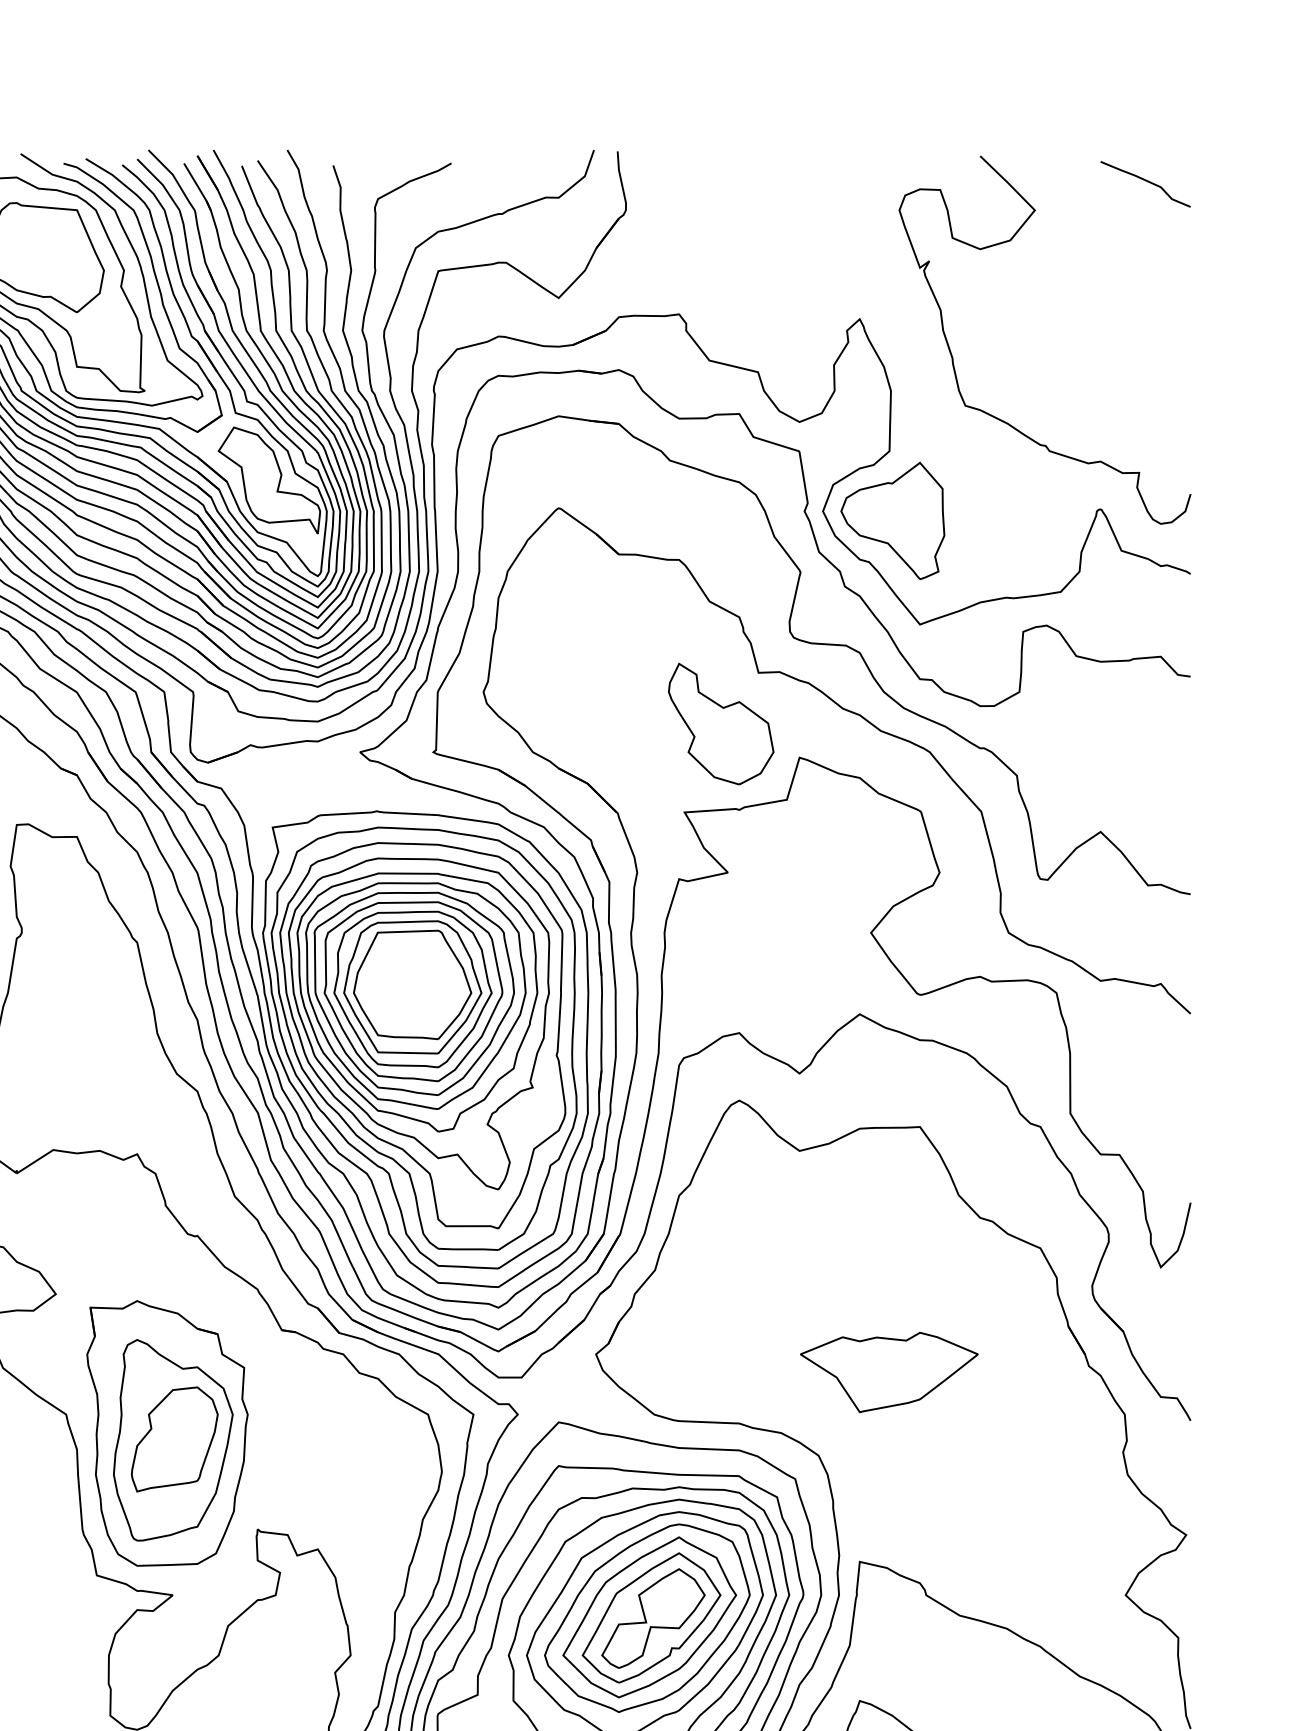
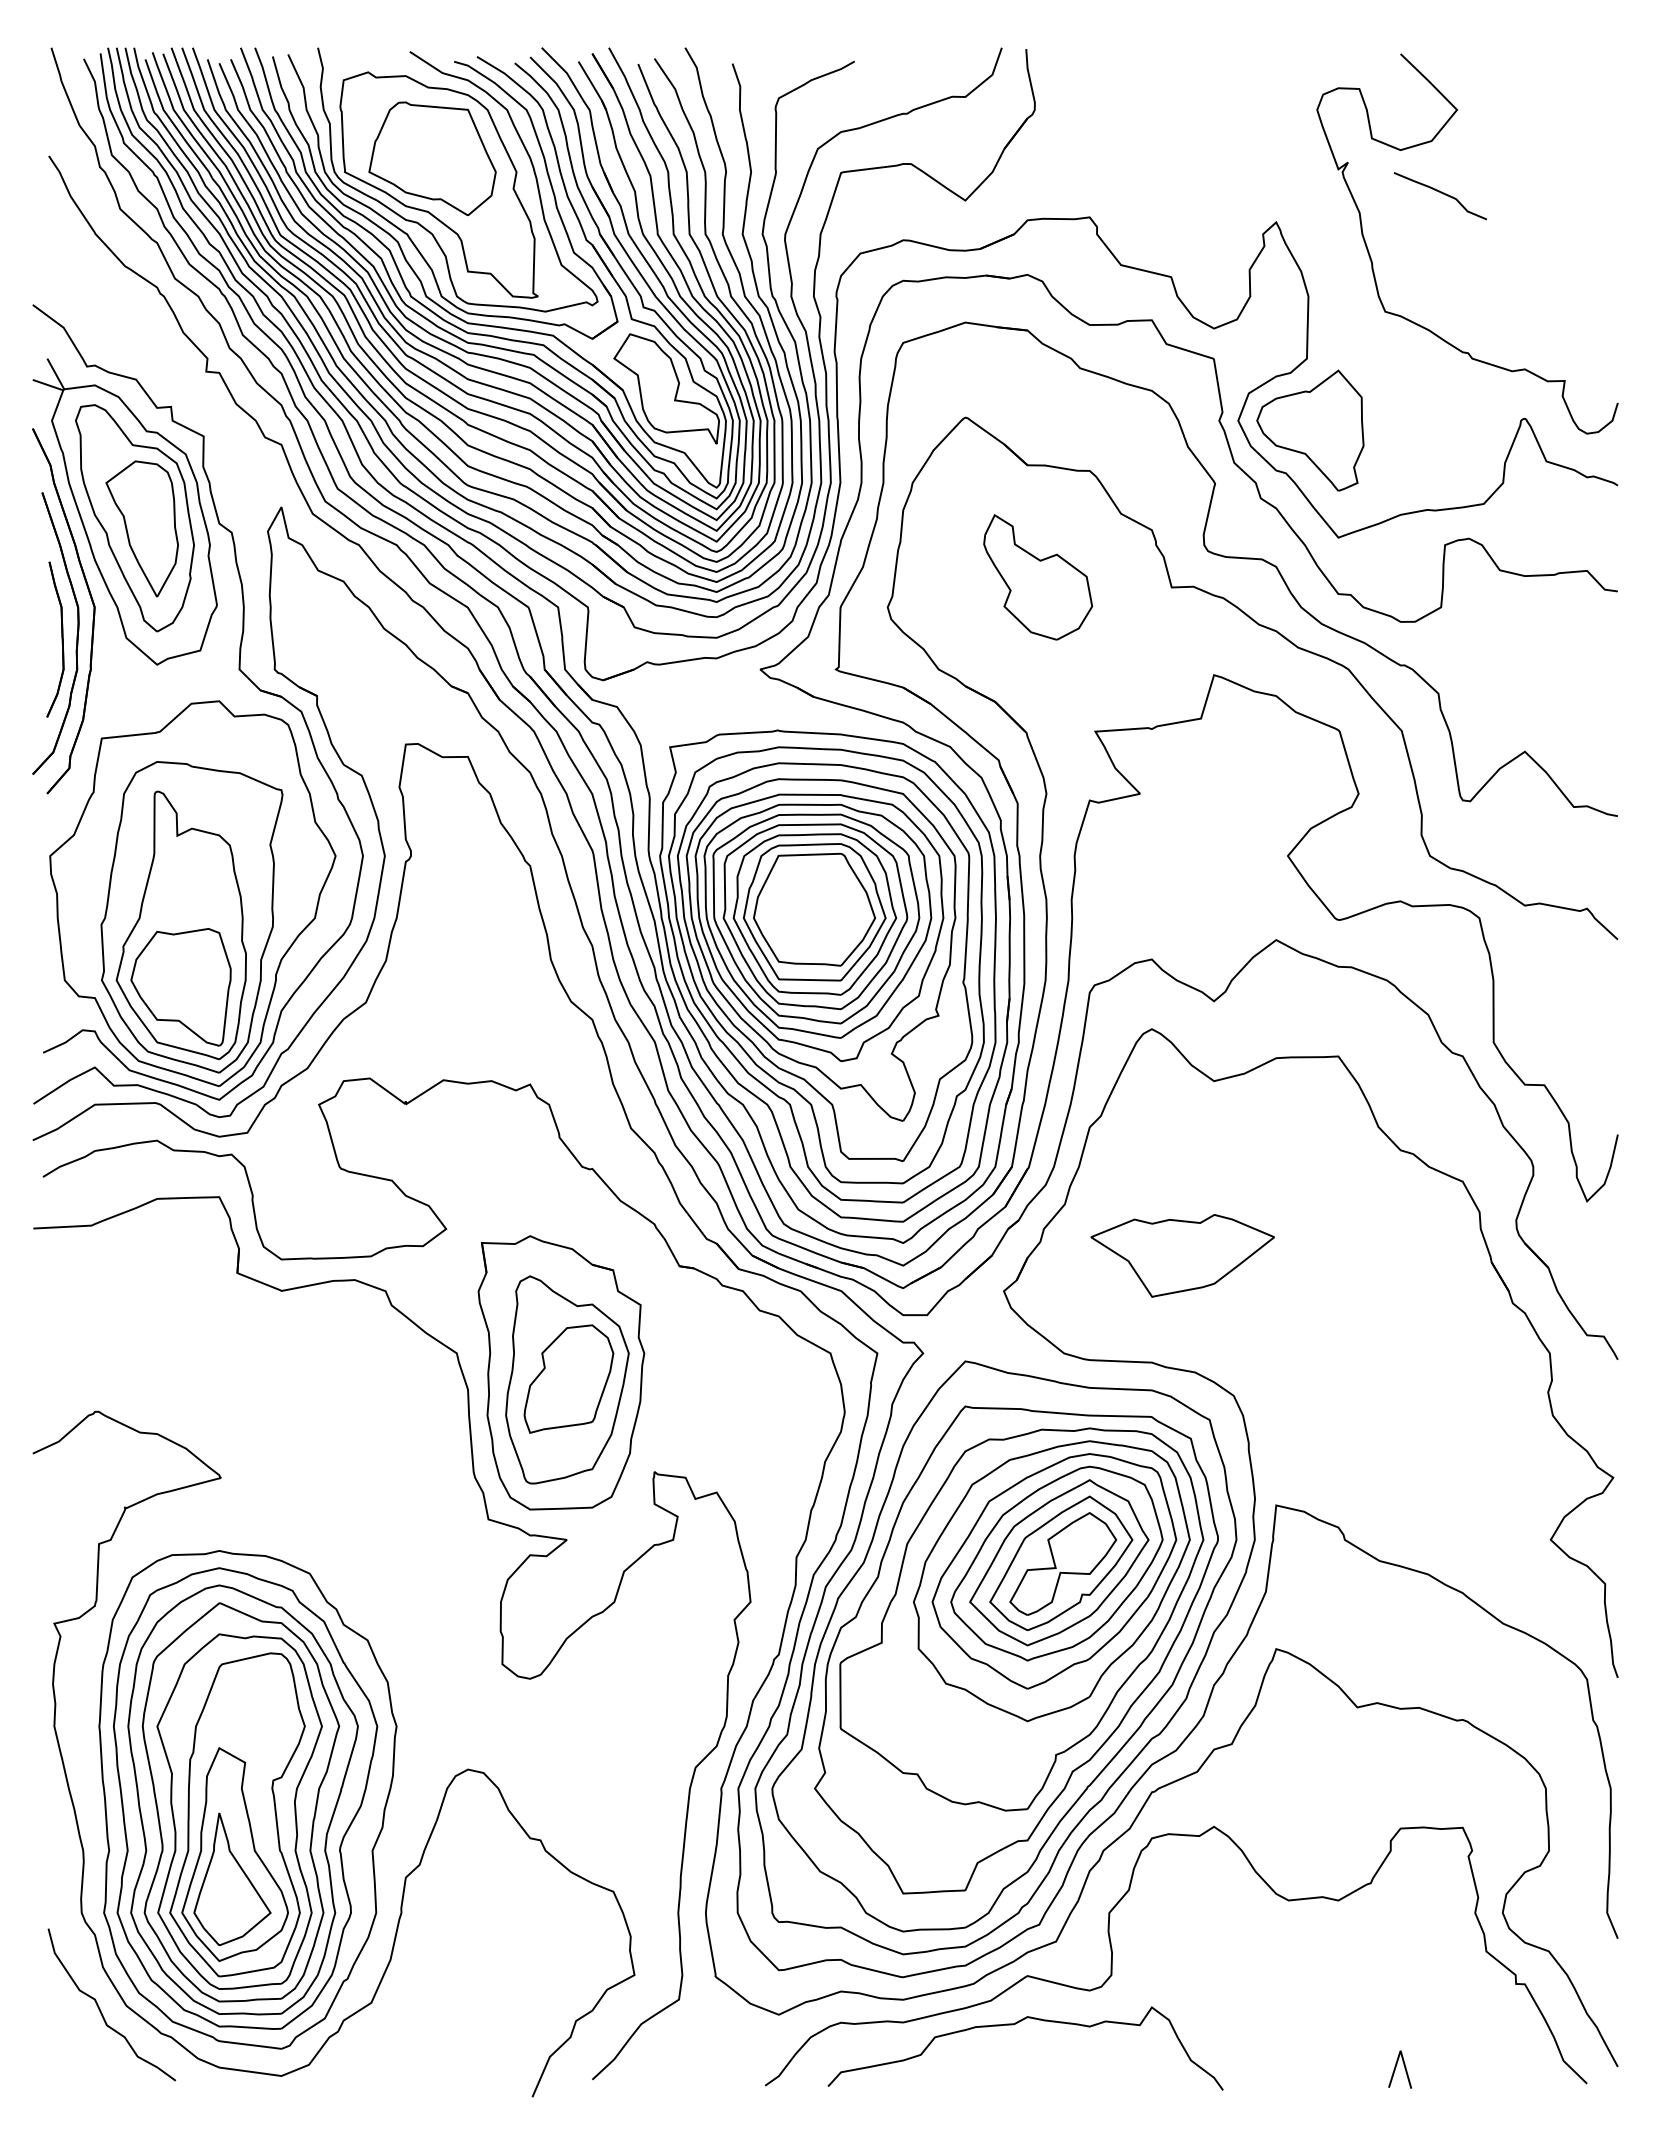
curve: (1145, 181) -> (1440, 193), moved
part: (721, 724) -> (1038, 577), moved
part: (889, 1372) -> (1182, 1255), moved

